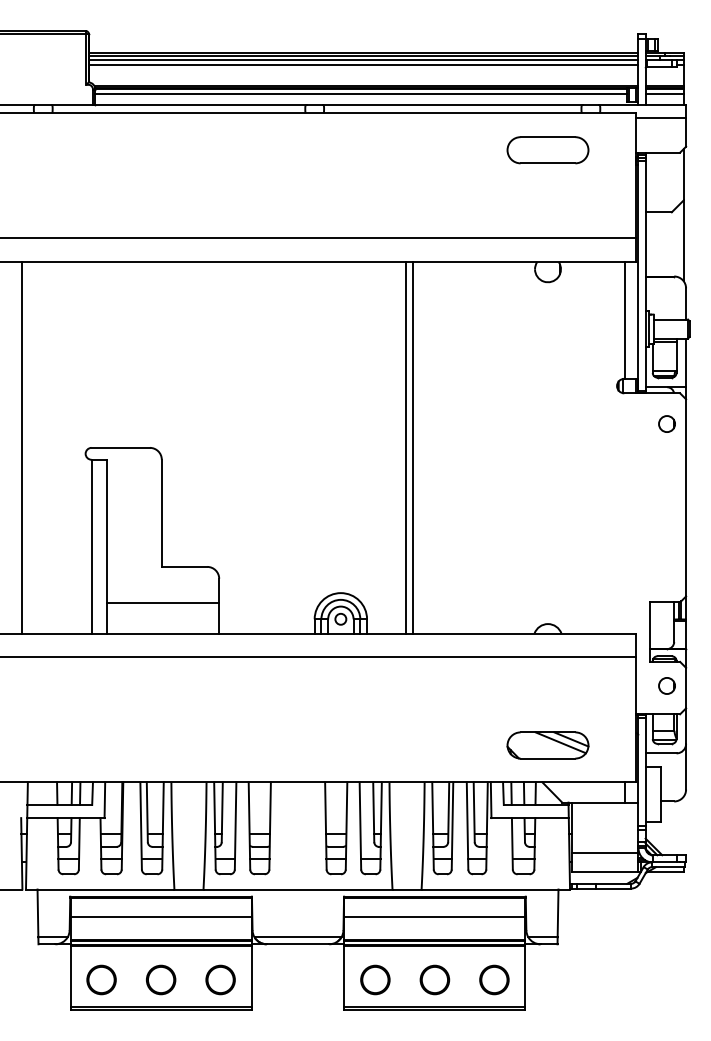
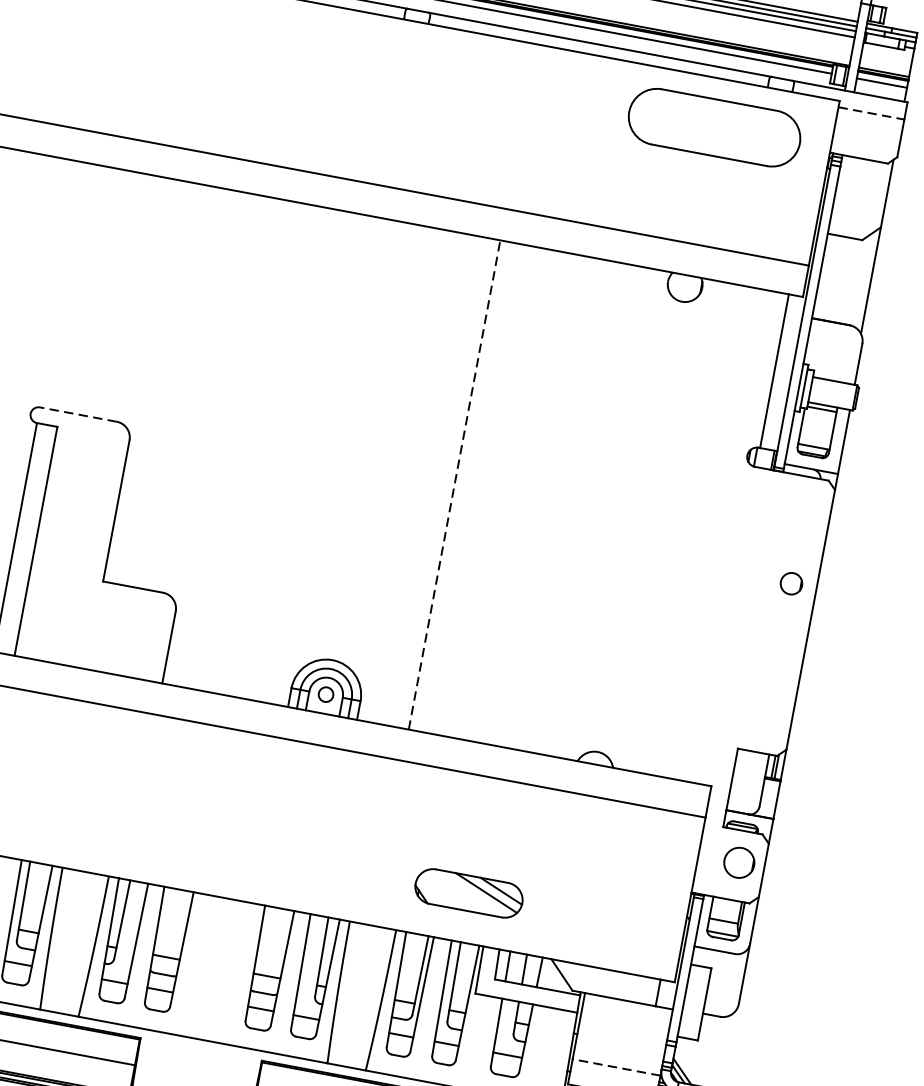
line: (661, 118) -> (871, 114), solid -> dashed
part: (547, 150) -> (713, 128), size x1.6
circle: (666, 423) -> (790, 582), moved
line: (120, 447) -> (78, 414), solid -> dashed
line: (406, 447) -> (454, 484), solid -> dashed
line: (413, 447) -> (464, 486), removed
line: (163, 602) -> (96, 628), removed
circle: (666, 685) -> (738, 862), size x1.4
part: (547, 745) -> (468, 893), moved
line: (604, 852) -> (615, 1066), solid -> dashed

